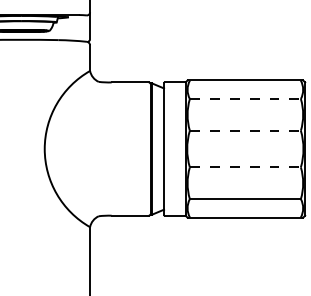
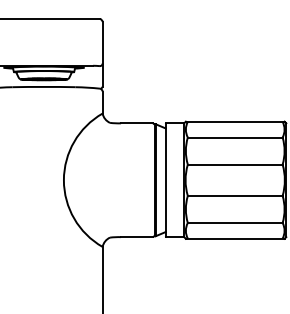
line: (245, 99) -> (235, 137), dashed -> solid
line: (245, 130) -> (235, 164), dashed -> solid
line: (245, 166) -> (235, 195), dashed -> solid

